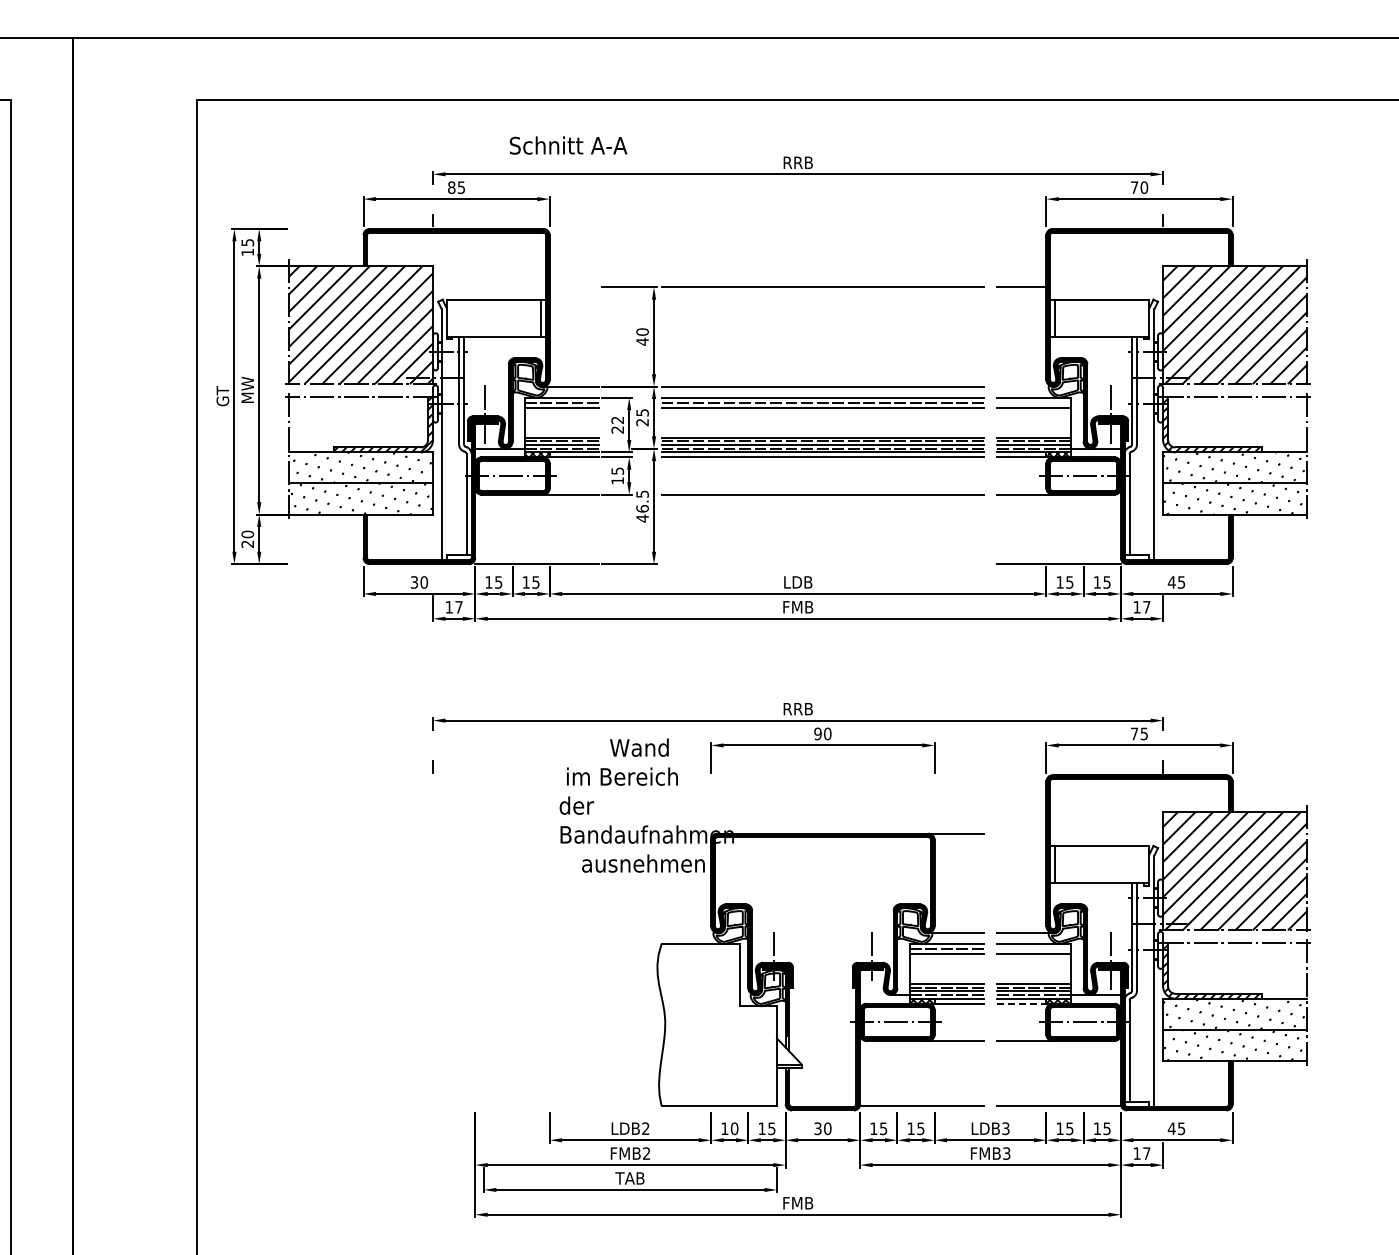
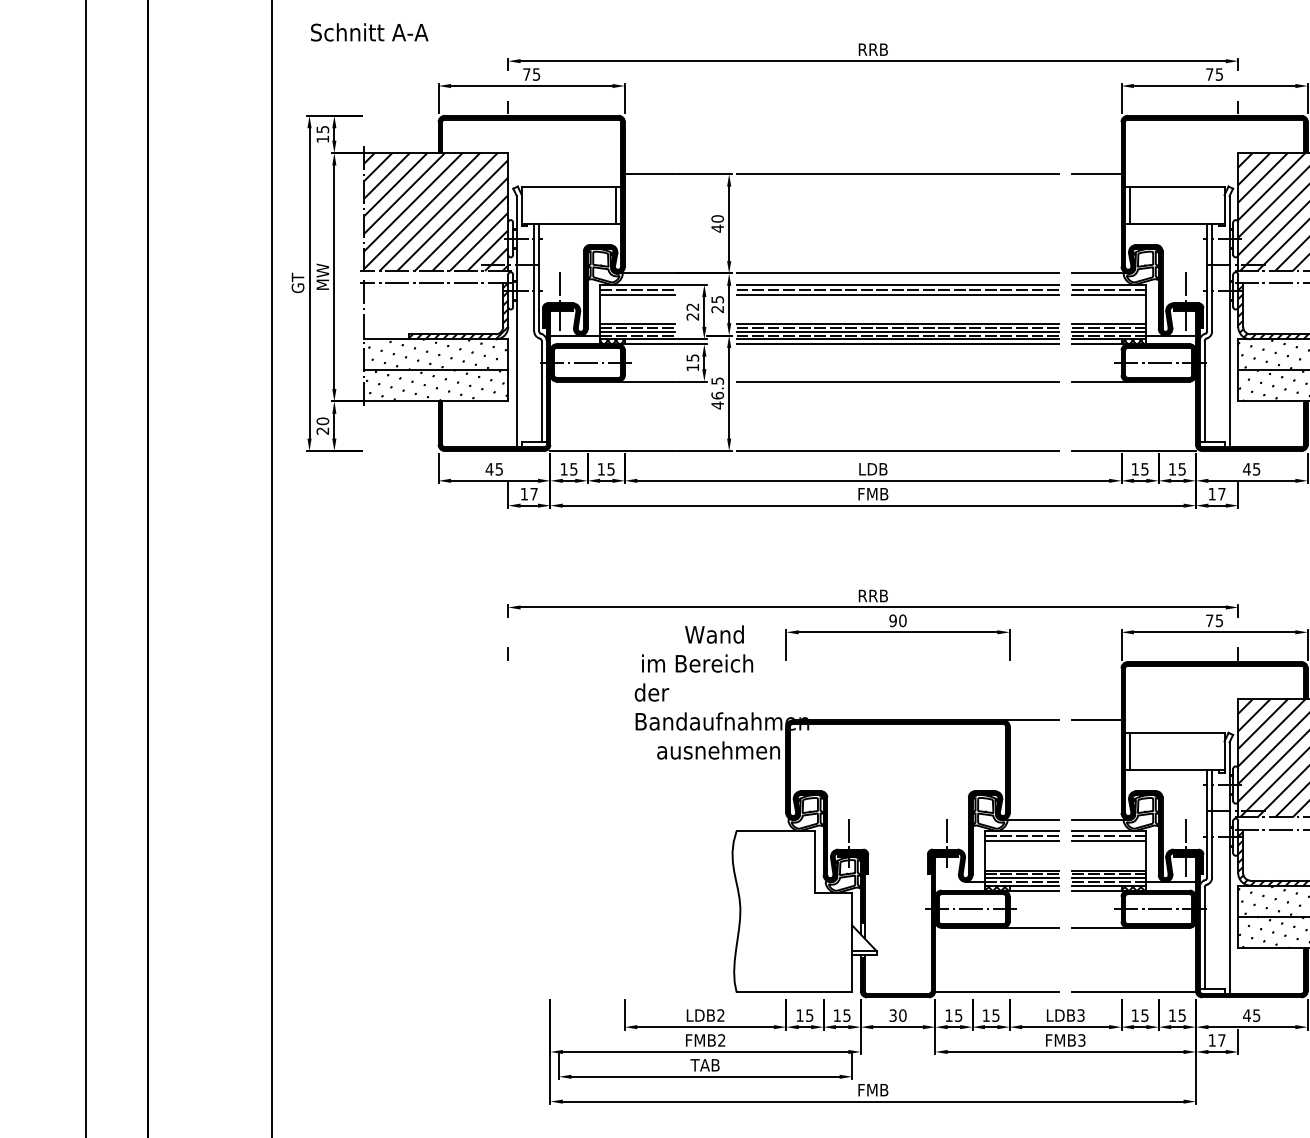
text: (568, 145) -> (369, 32), moved
text: (451, 187) -> (526, 74), 85 -> 75
text: (1144, 187) -> (1219, 74), 70 -> 75
line: (574, 287) -> (649, 174), added
line: (1024, 386) -> (1099, 273), added
line: (1033, 402) -> (1108, 289), added
line: (822, 564) -> (897, 451), added
text: (419, 582) -> (494, 469), 30 -> 45
line: (1021, 833) -> (1096, 720), added
line: (1033, 949) -> (1108, 836), added
line: (1021, 1003) -> (1096, 890), dashed -> solid
text: (734, 1128) -> (809, 1015), 10 -> 15

